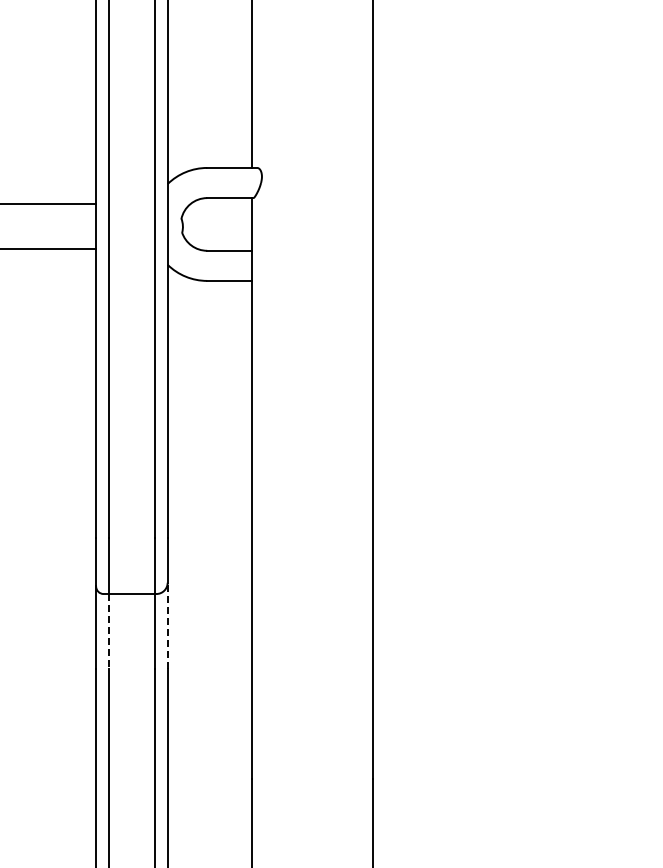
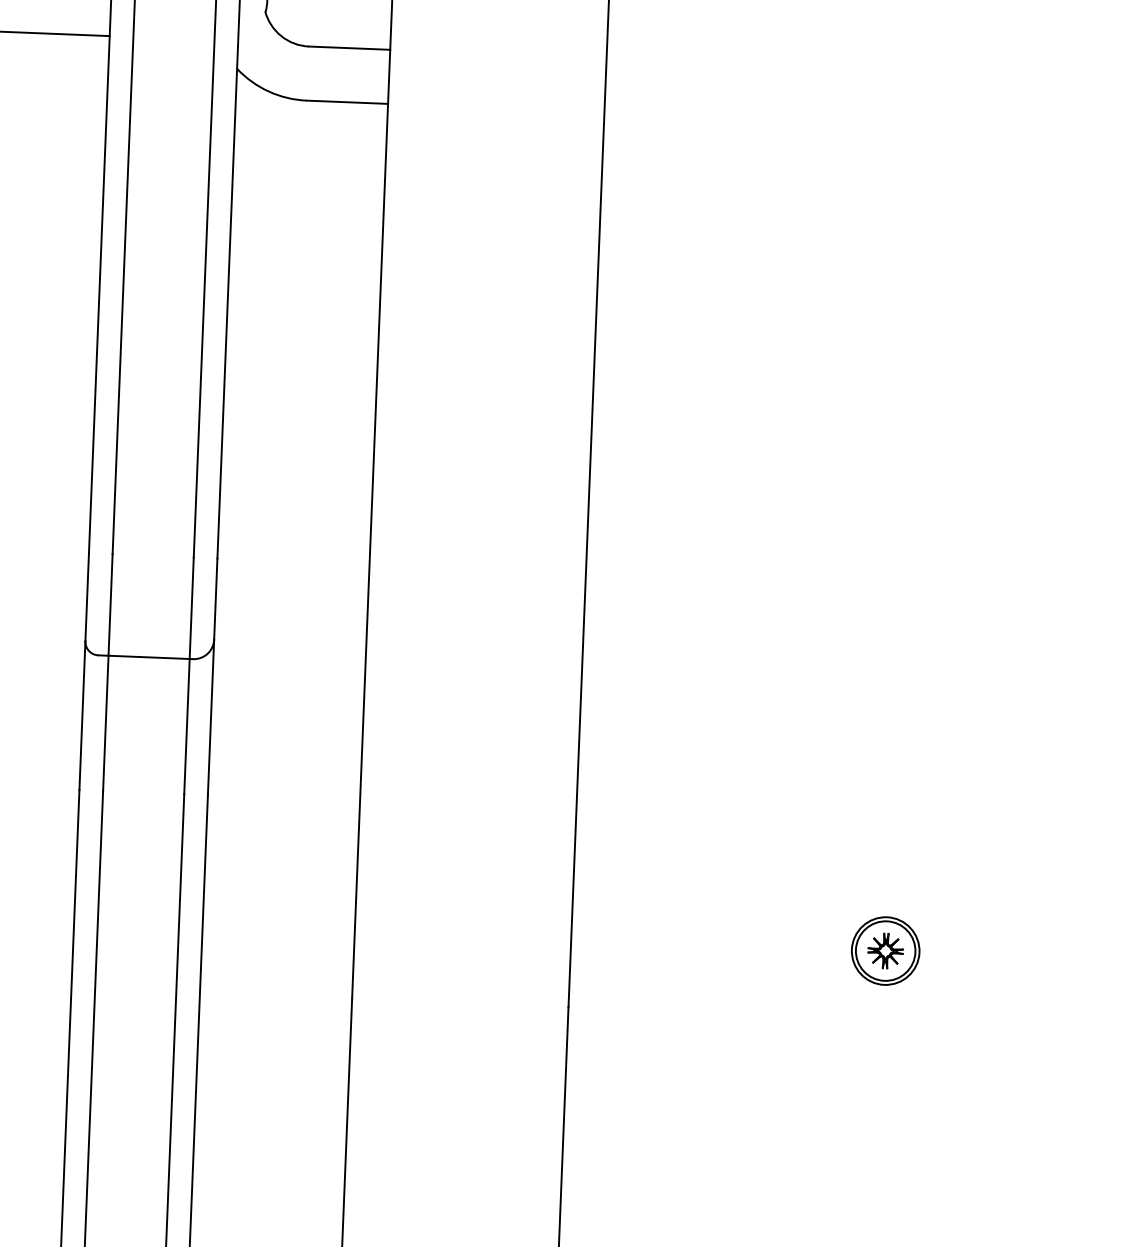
line: (167, 625) -> (210, 716), dashed -> solid
line: (109, 631) -> (106, 723), dashed -> solid
part: (547, 740) -> (884, 950), added

